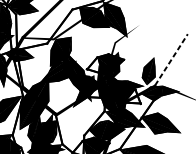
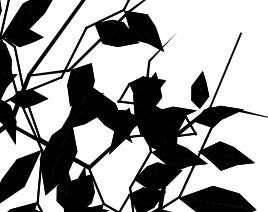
line: (171, 59) -> (225, 70), dashed -> solid

